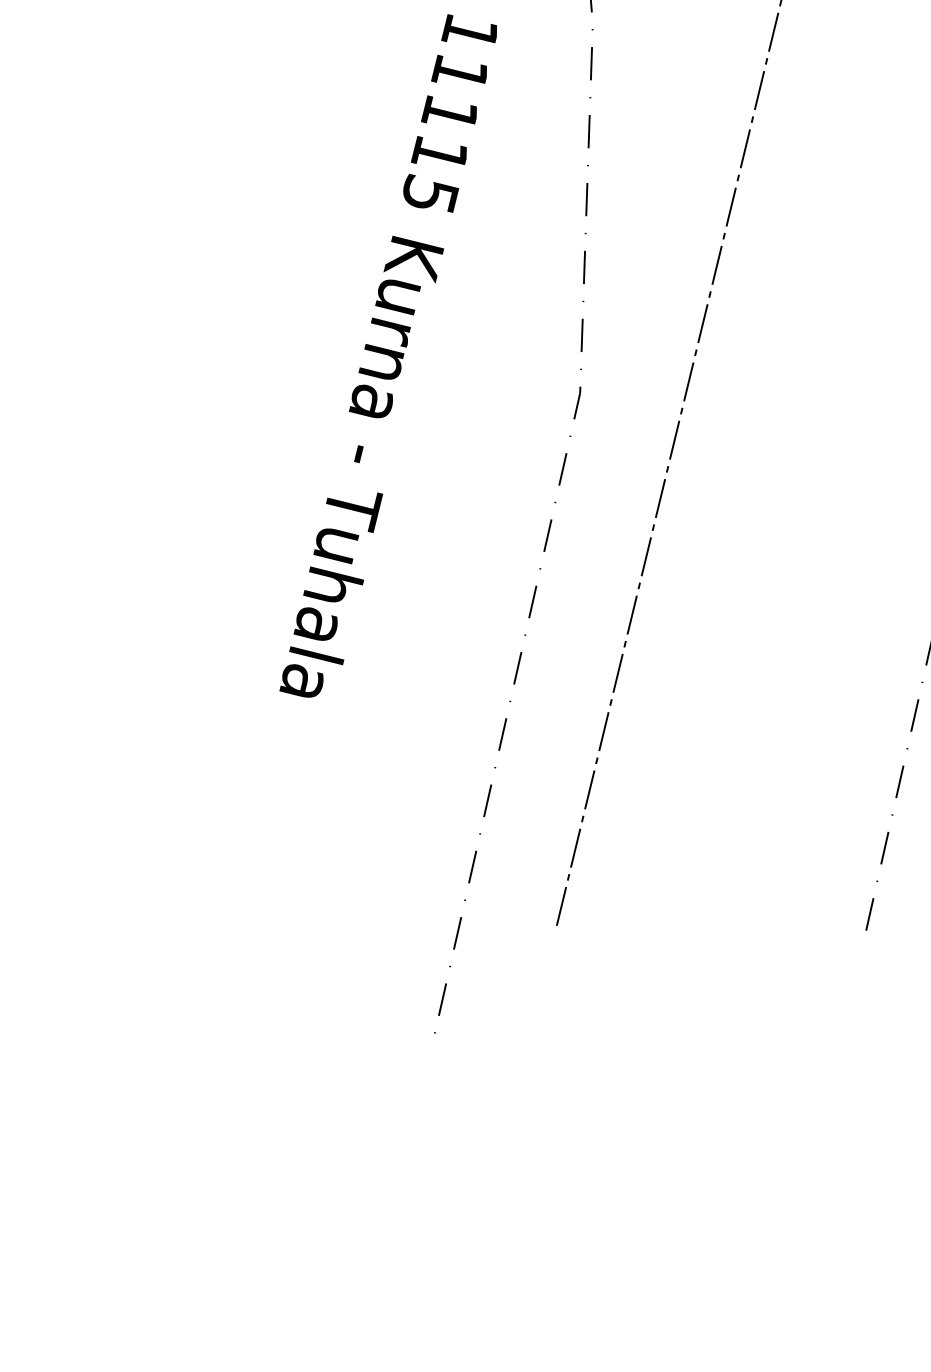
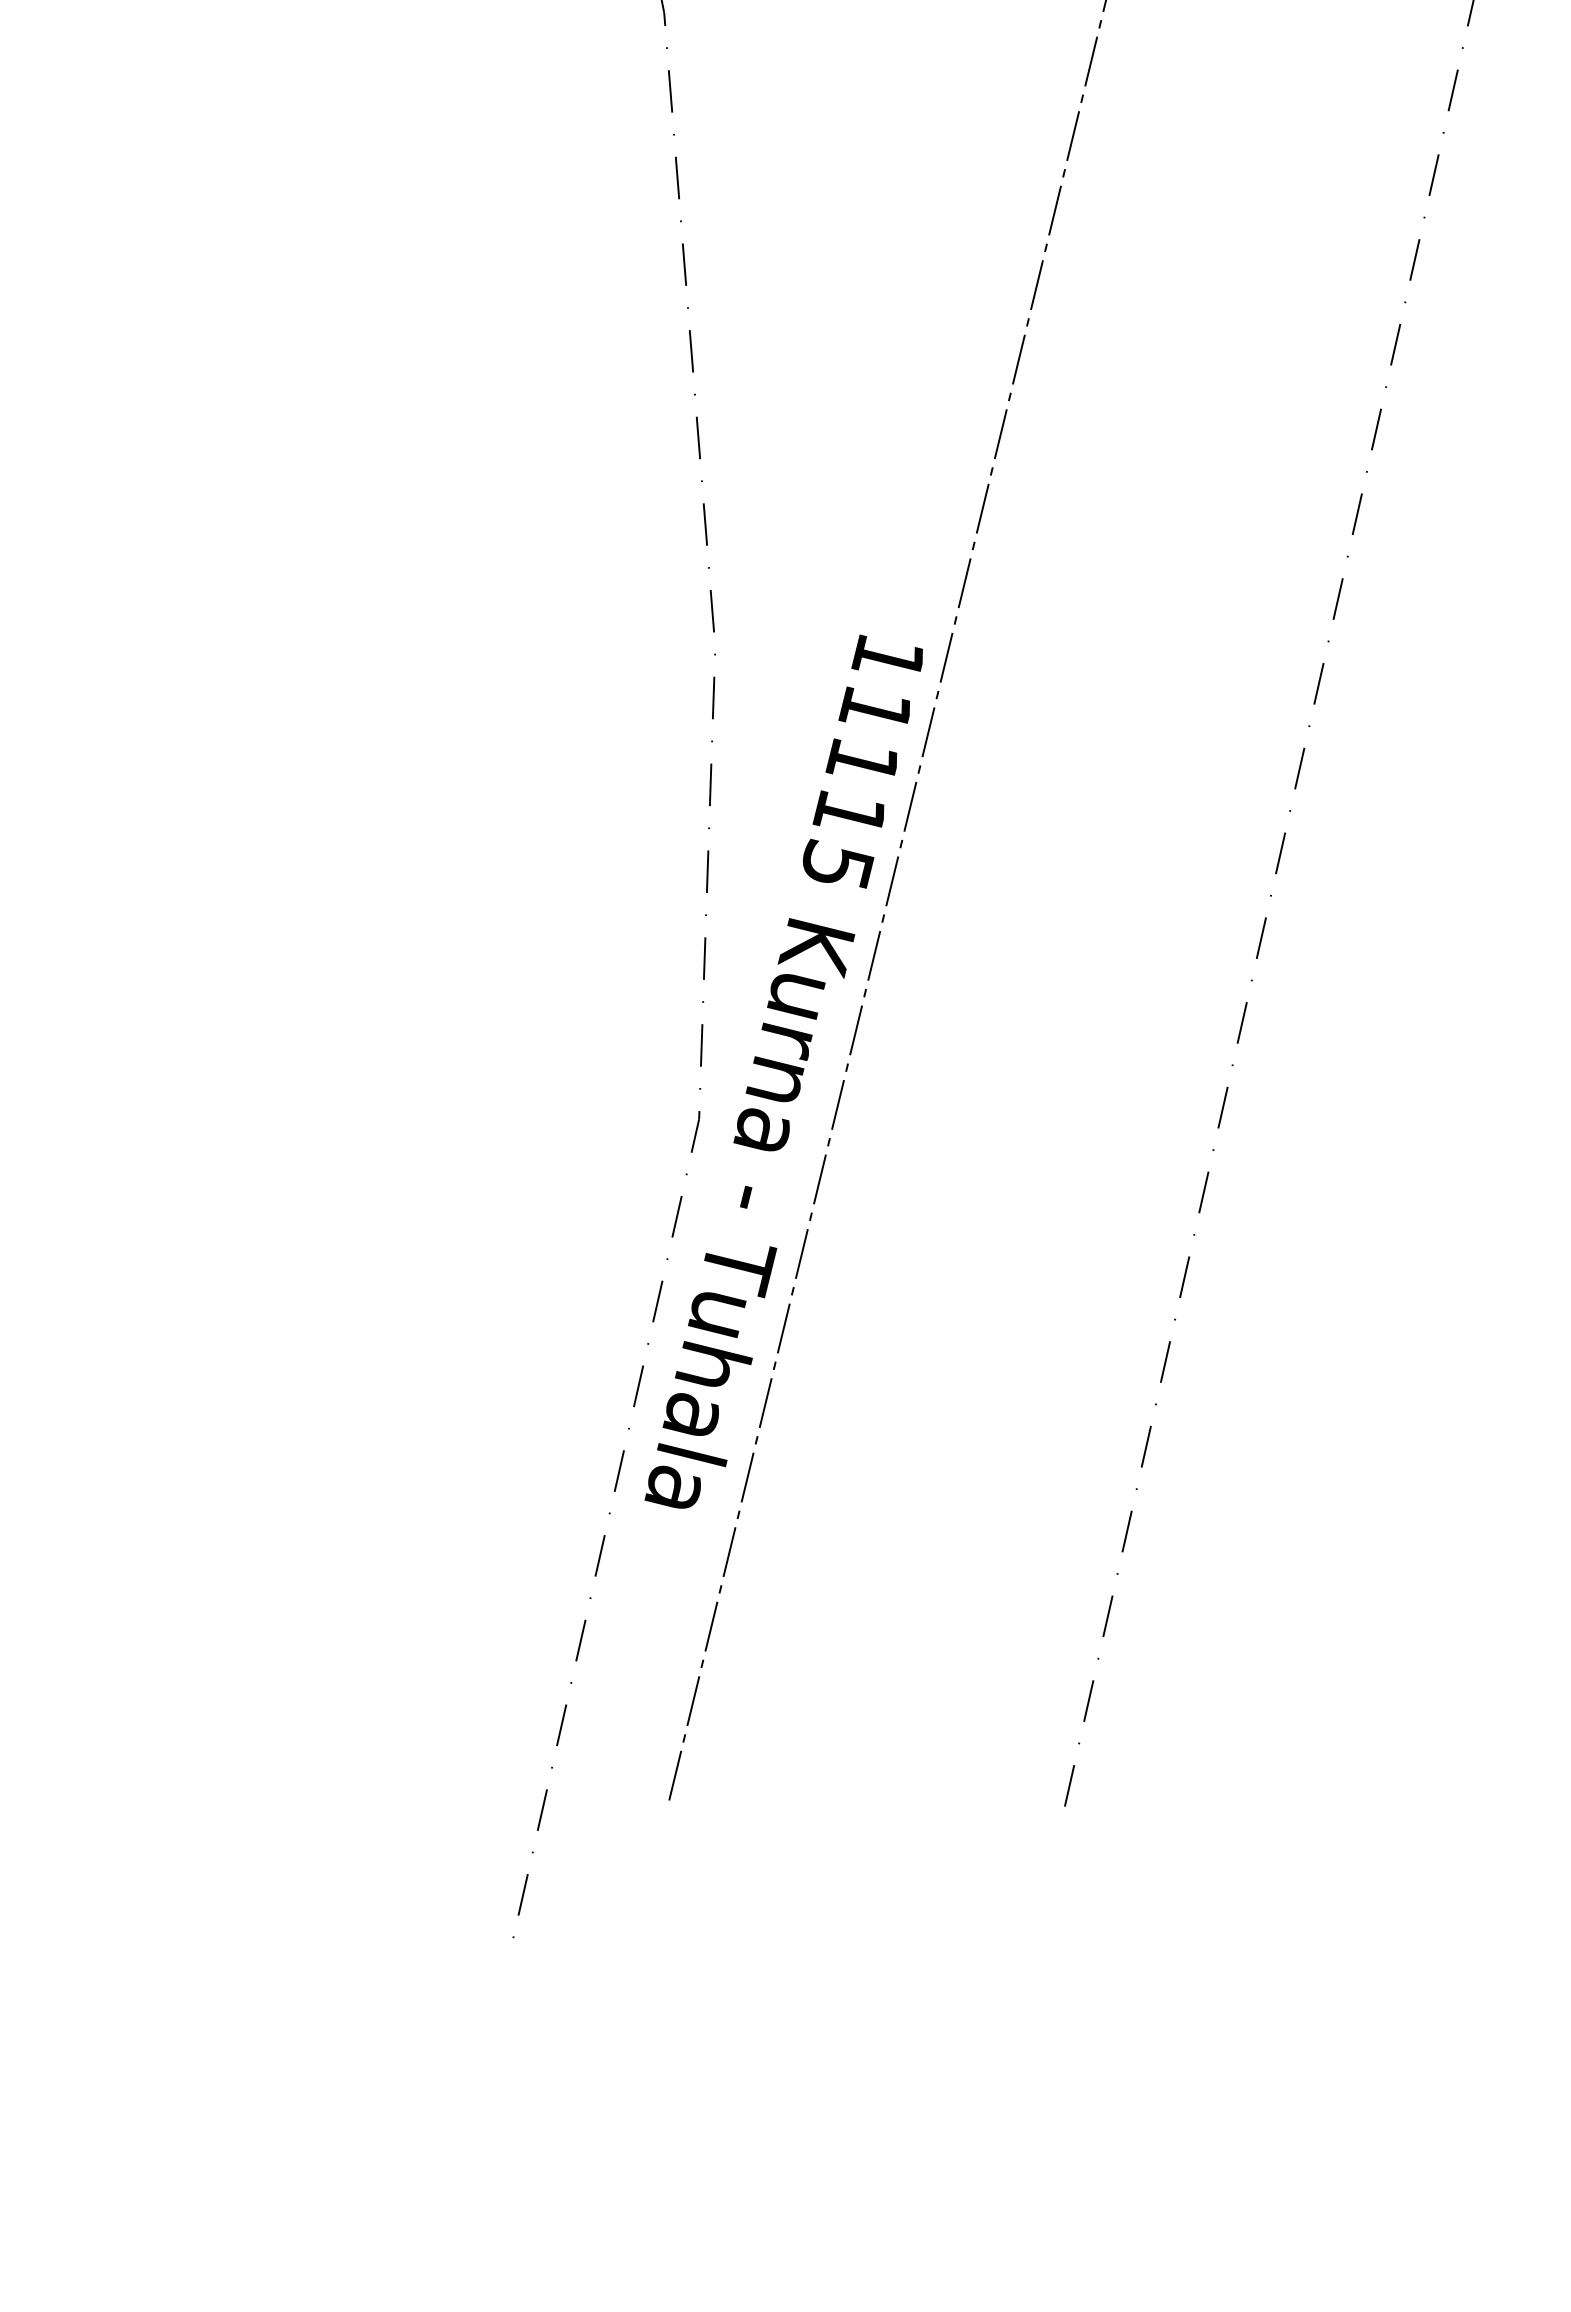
text: (388, 355) -> (783, 1071), moved

